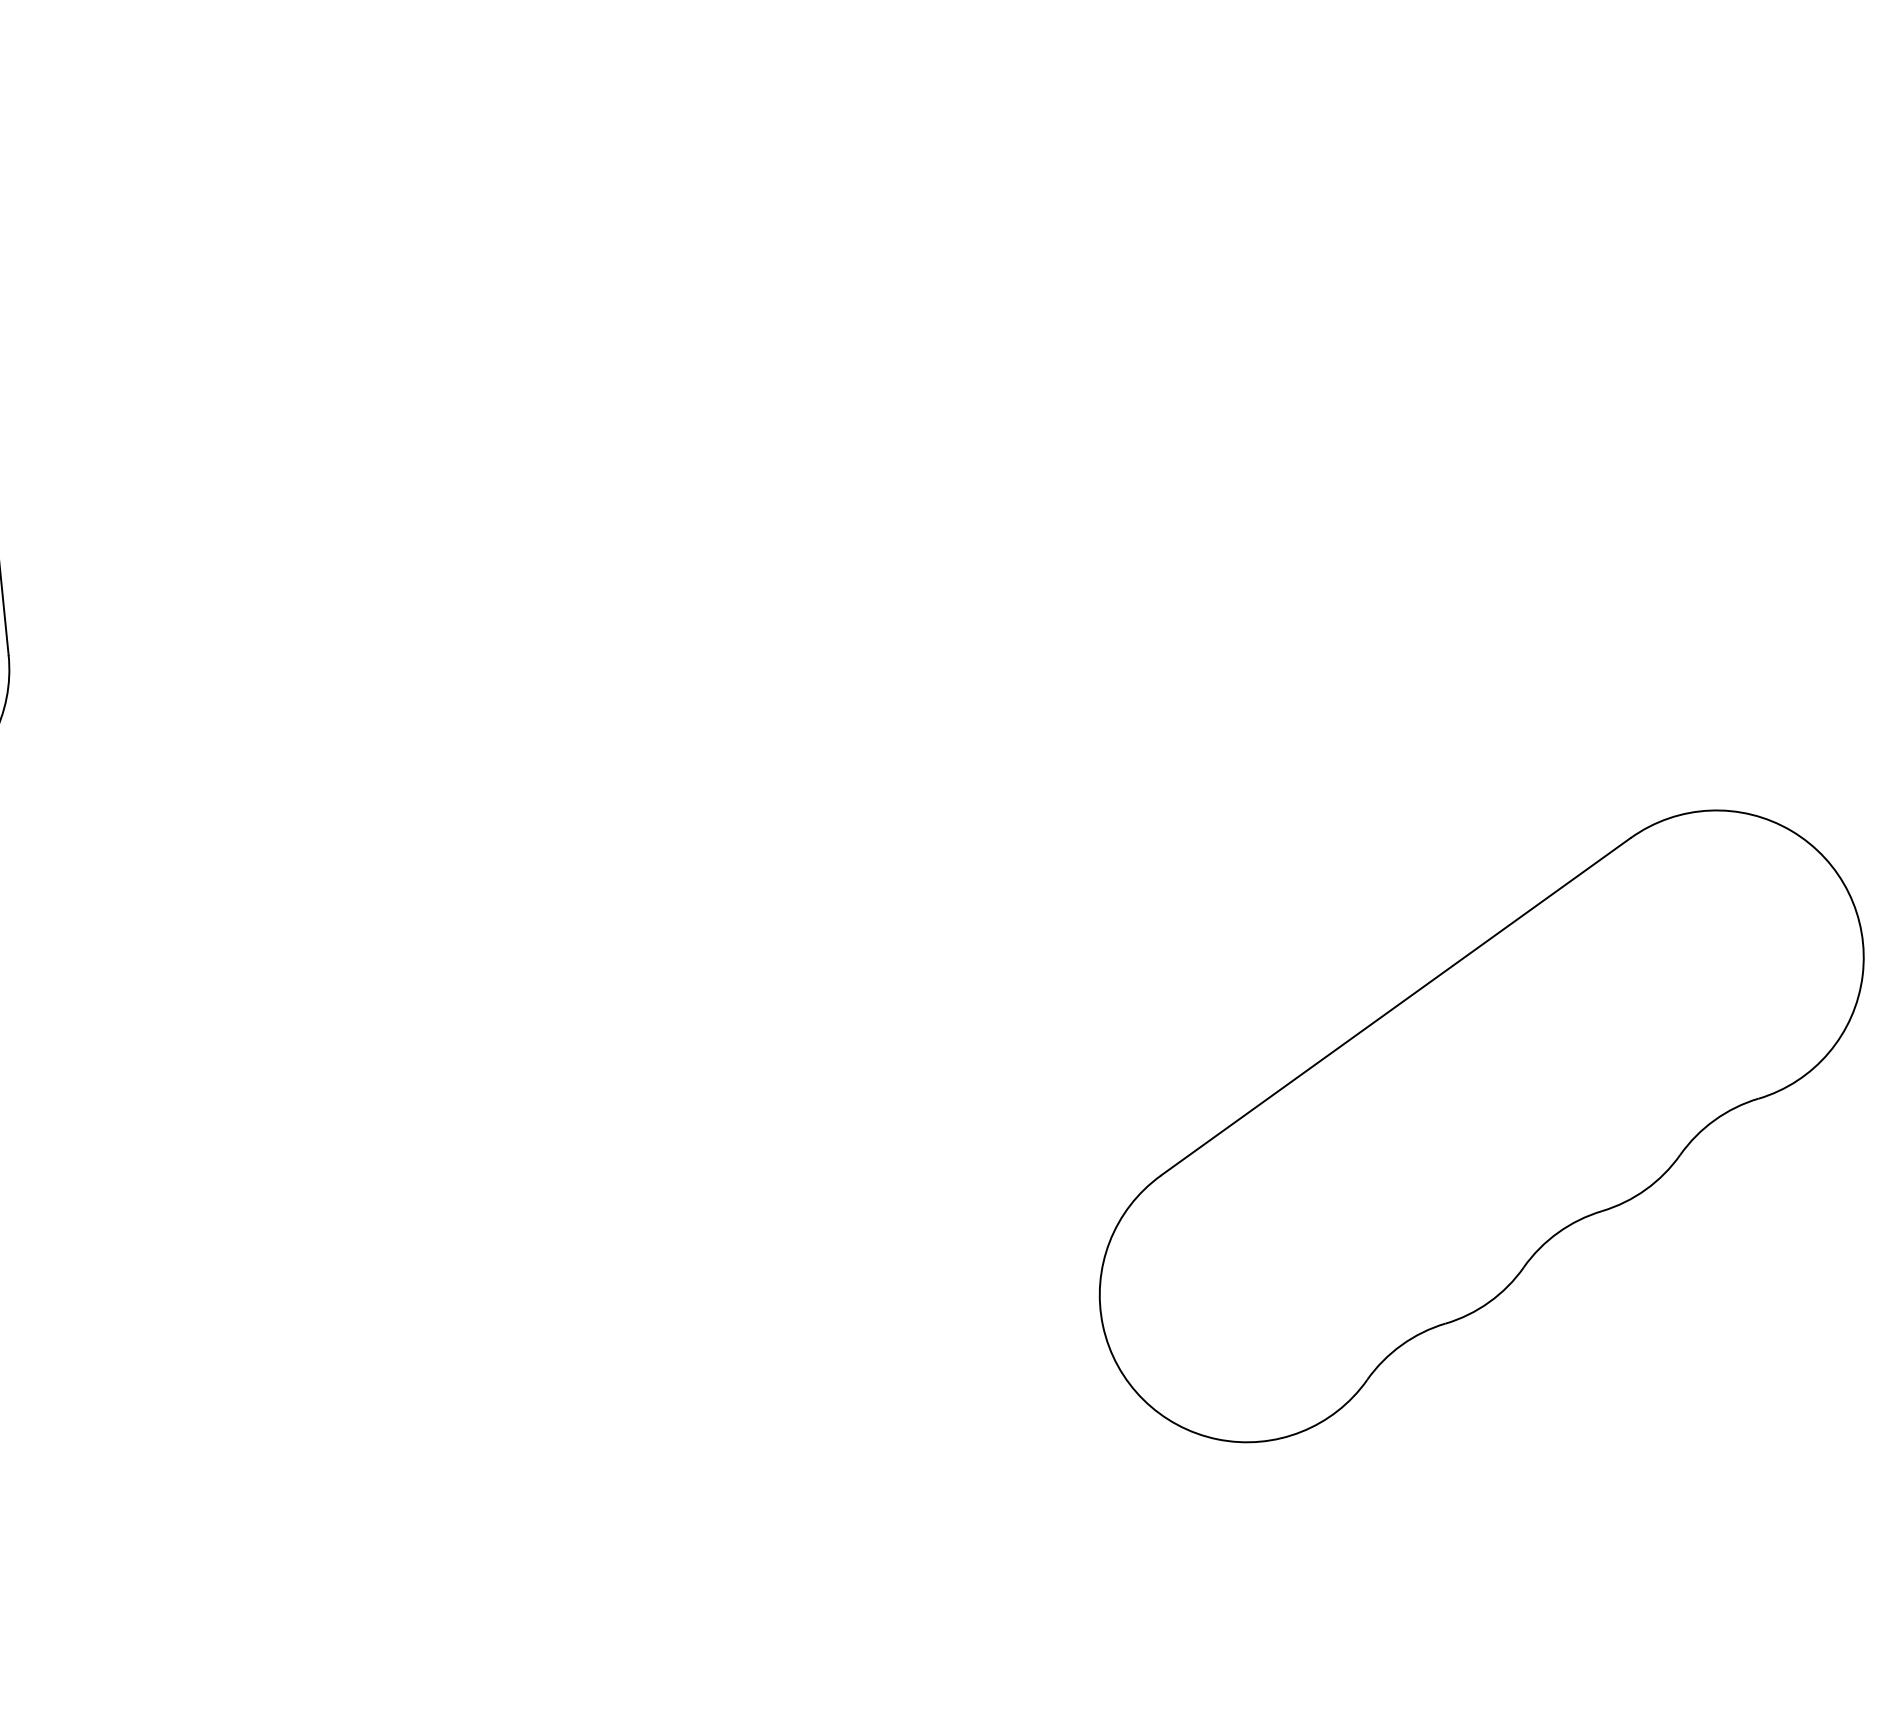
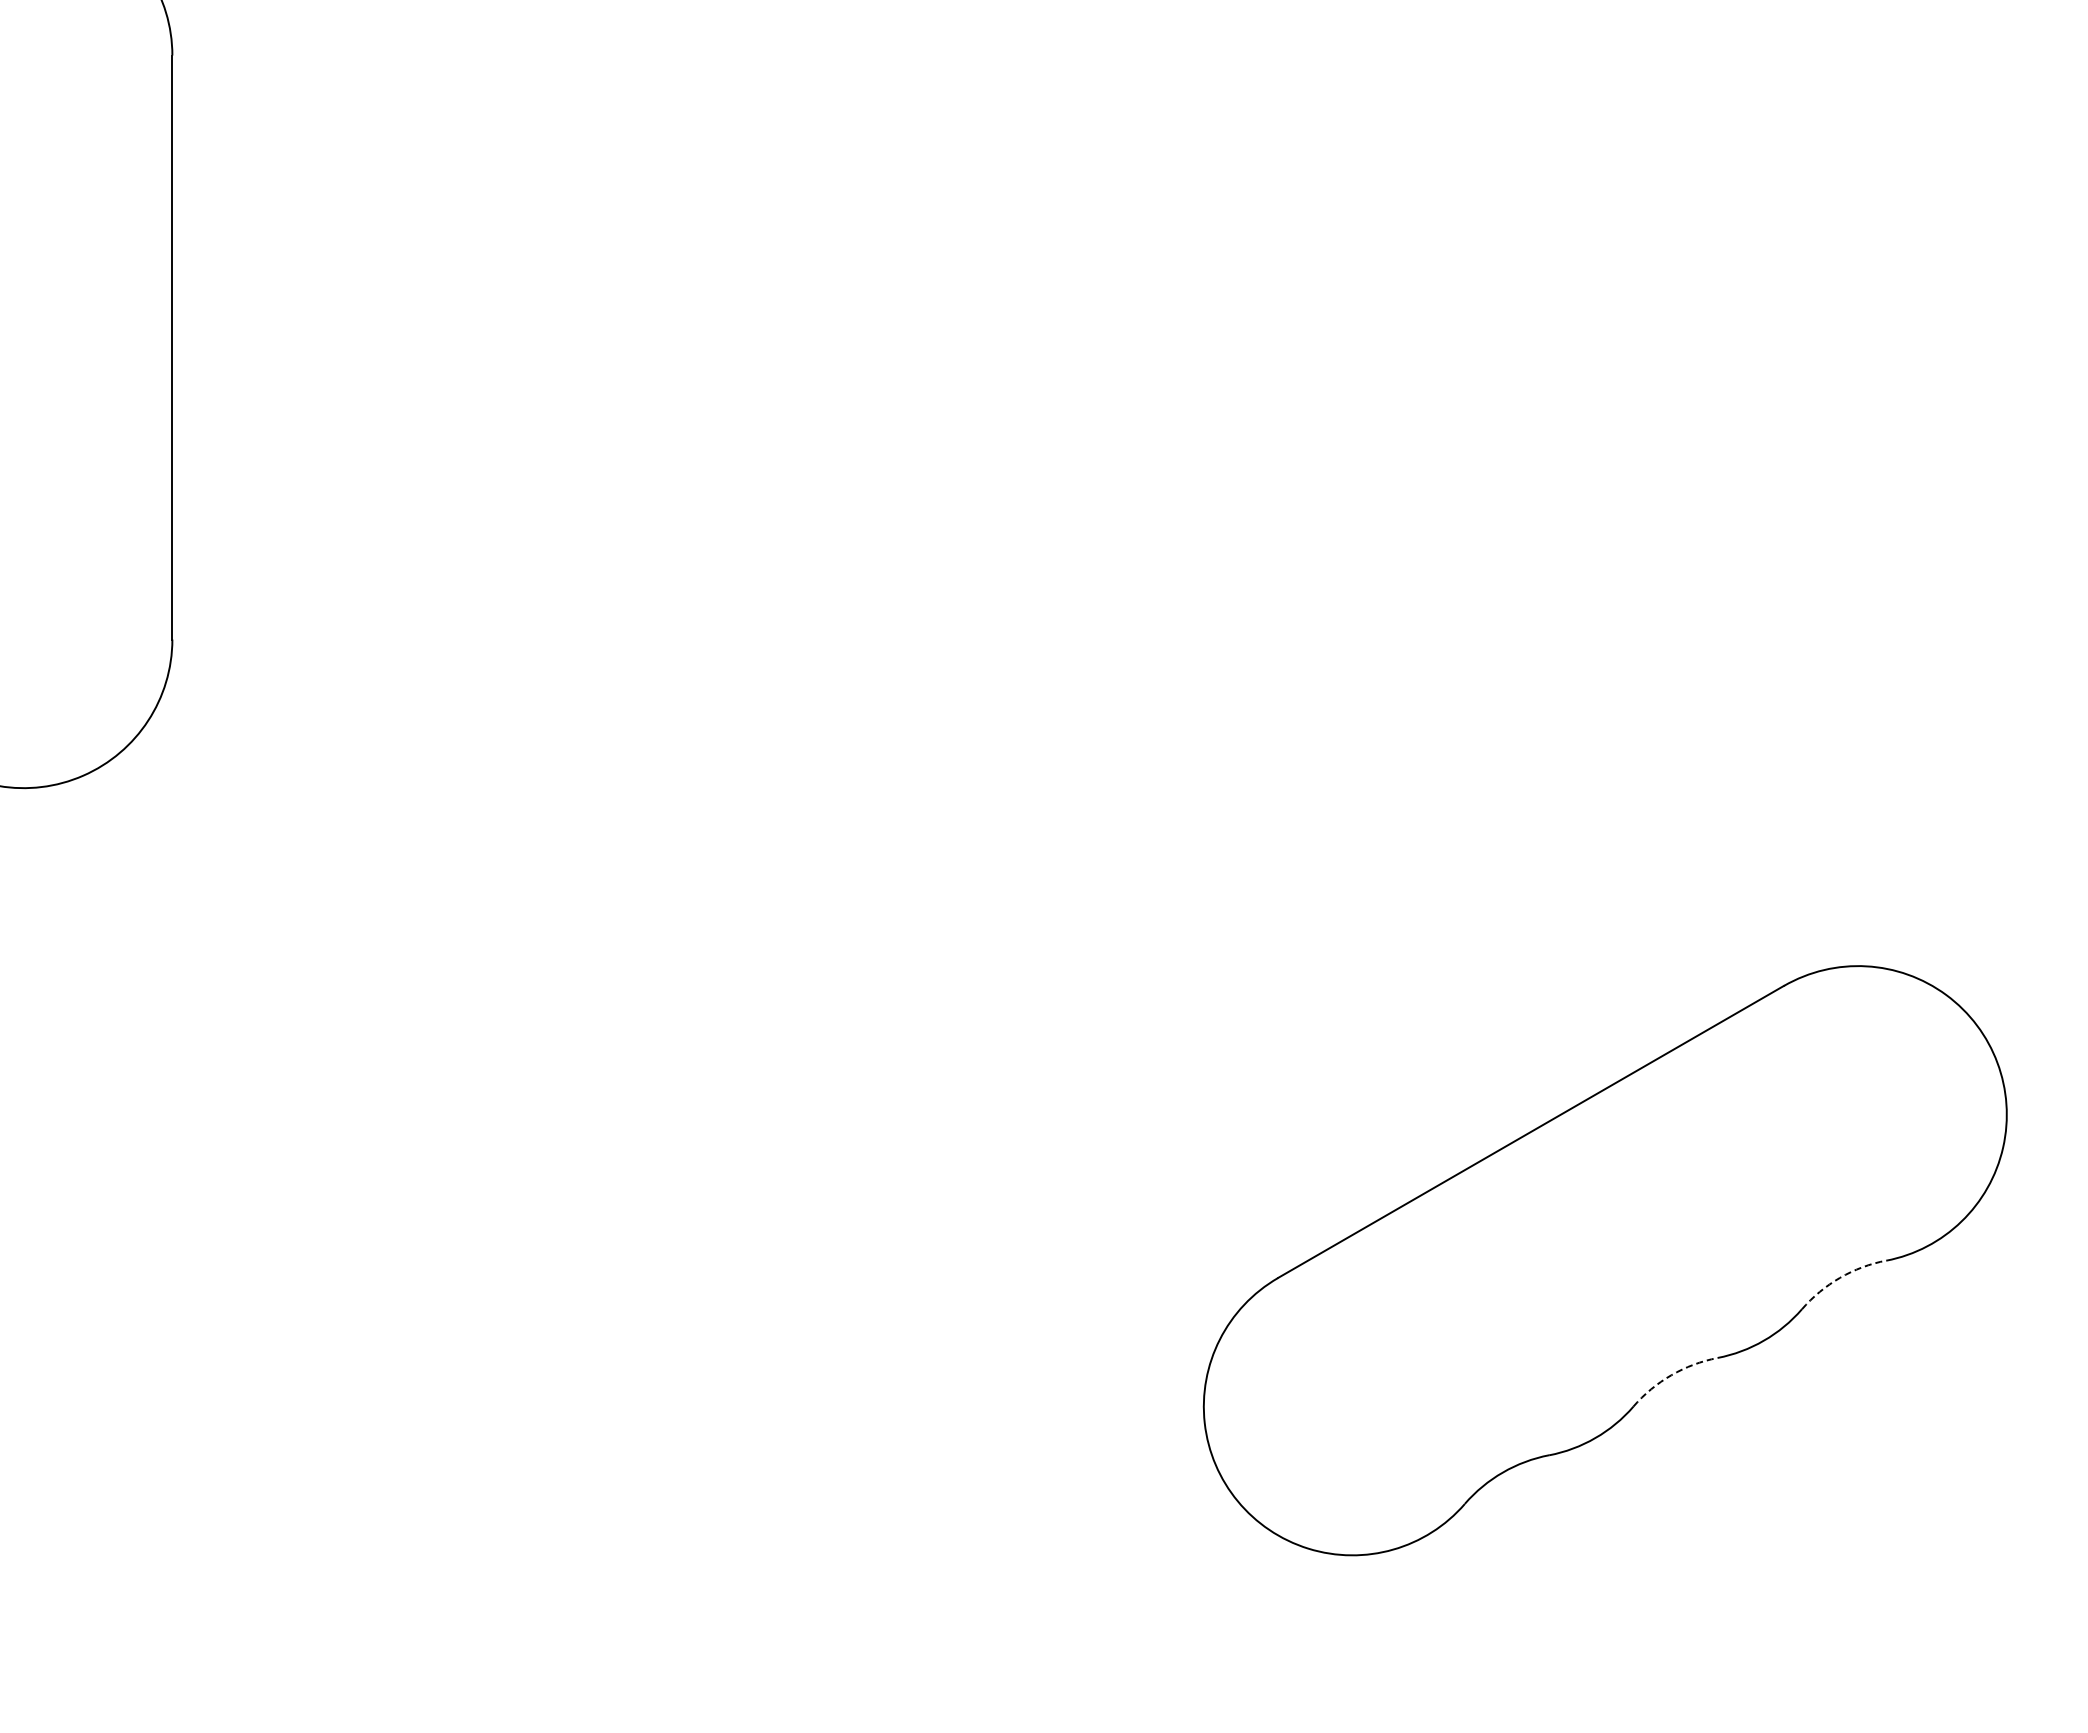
arc: (1715, 1119) -> (1840, 1277), solid -> dashed
arc: (1558, 1232) -> (1671, 1375), solid -> dashed

